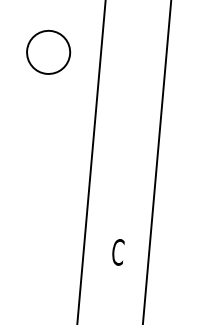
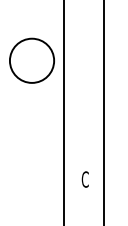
circle: (47, 51) -> (31, 60), size x1.67

